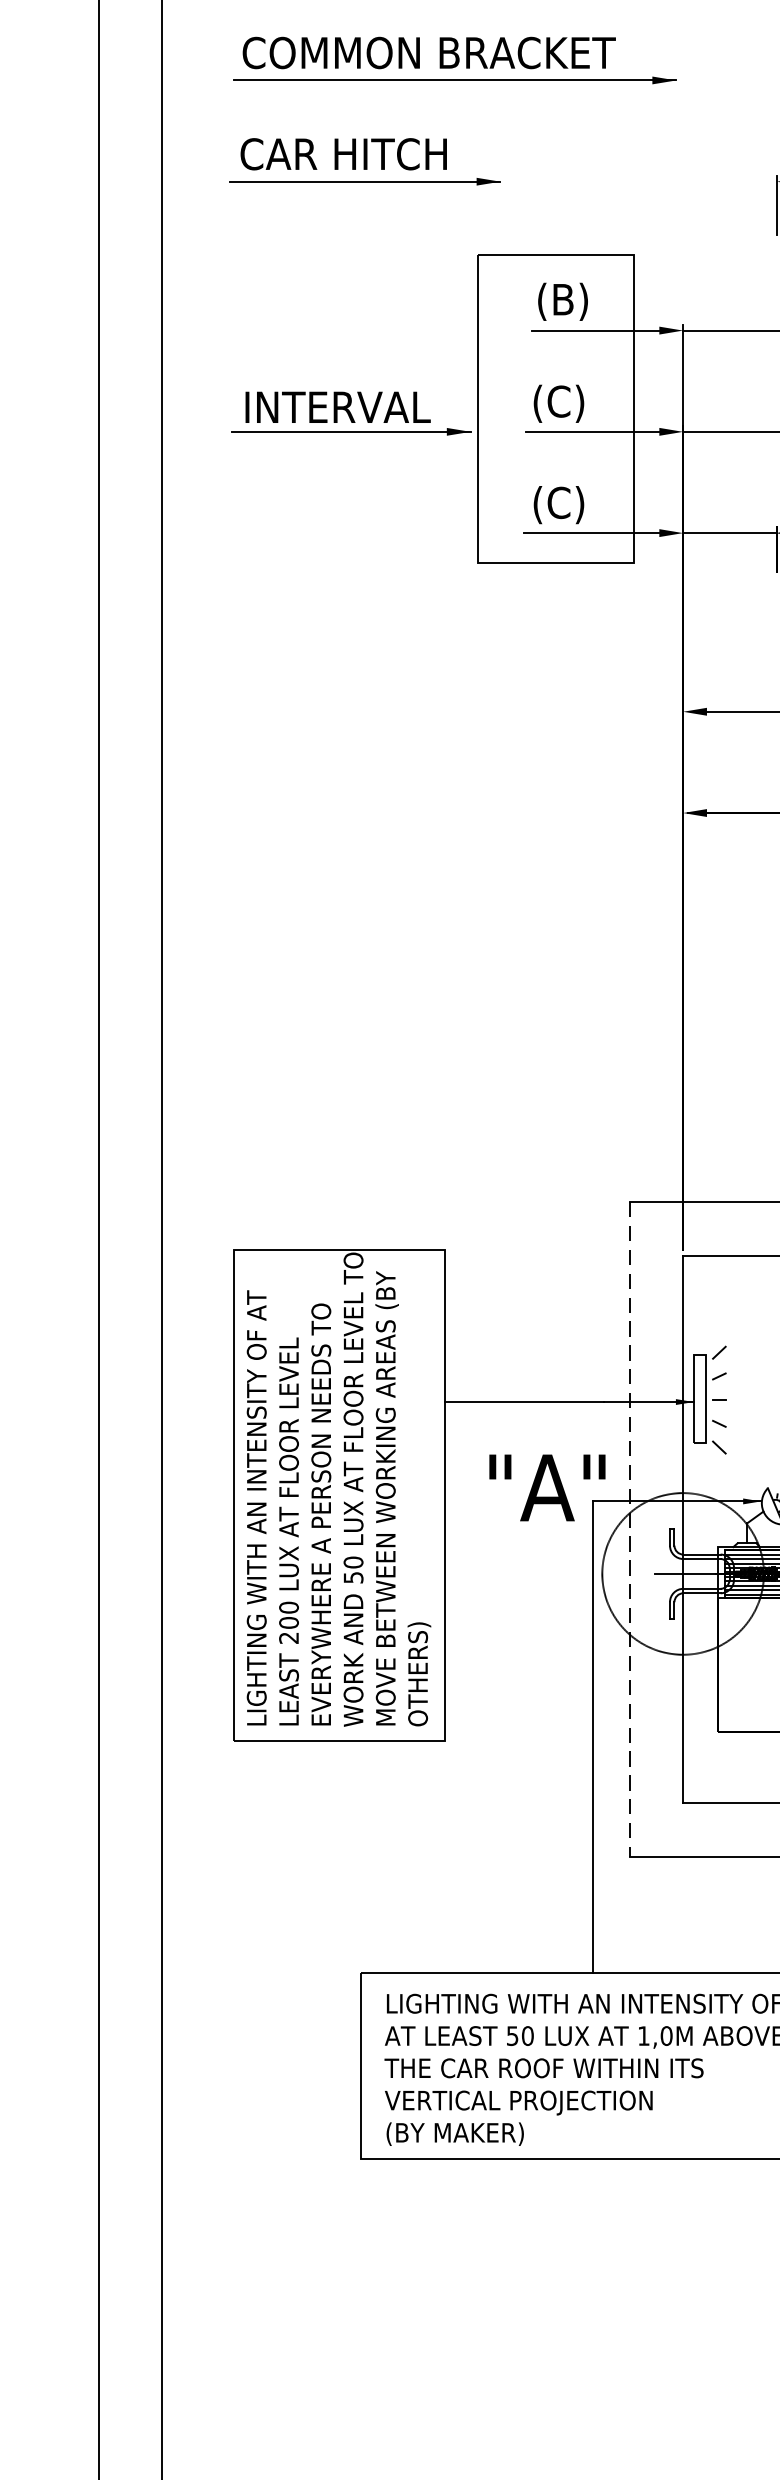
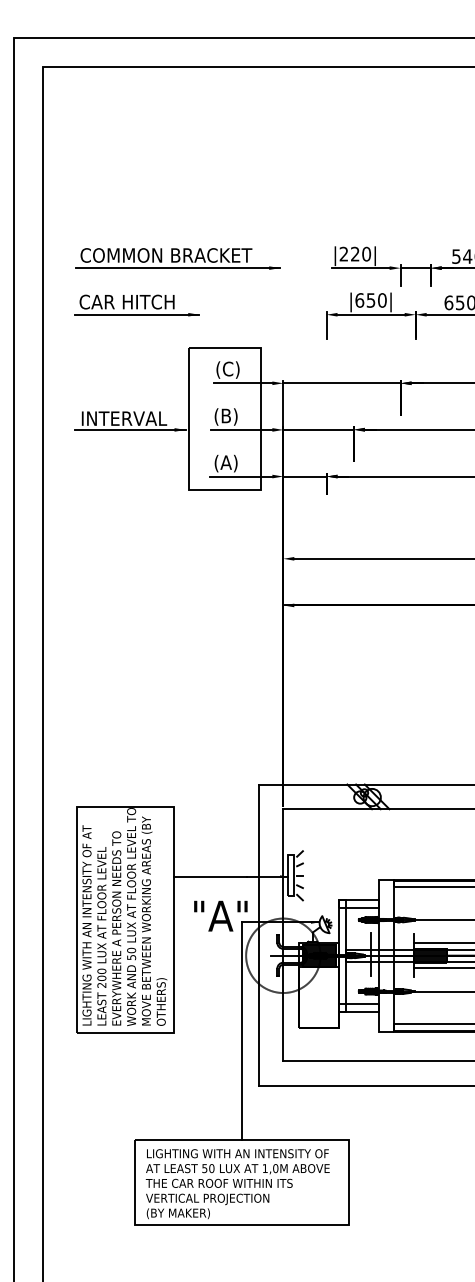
text: (561, 300) -> (227, 369), (B) -> (C)
text: (557, 402) -> (225, 416), (C) -> (B)
text: (557, 504) -> (225, 463), (C) -> (A)
line: (629, 1529) -> (258, 935), dashed -> solid

